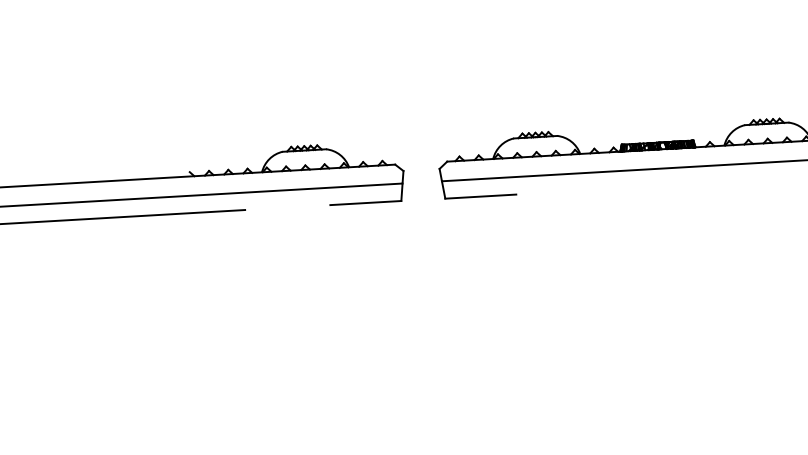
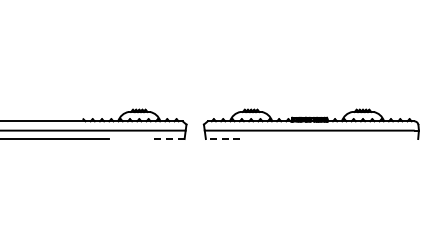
line: (479, 197) -> (222, 139), solid -> dashed
line: (363, 204) -> (166, 139), solid -> dashed

